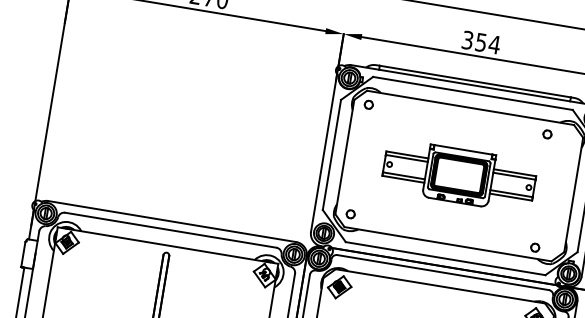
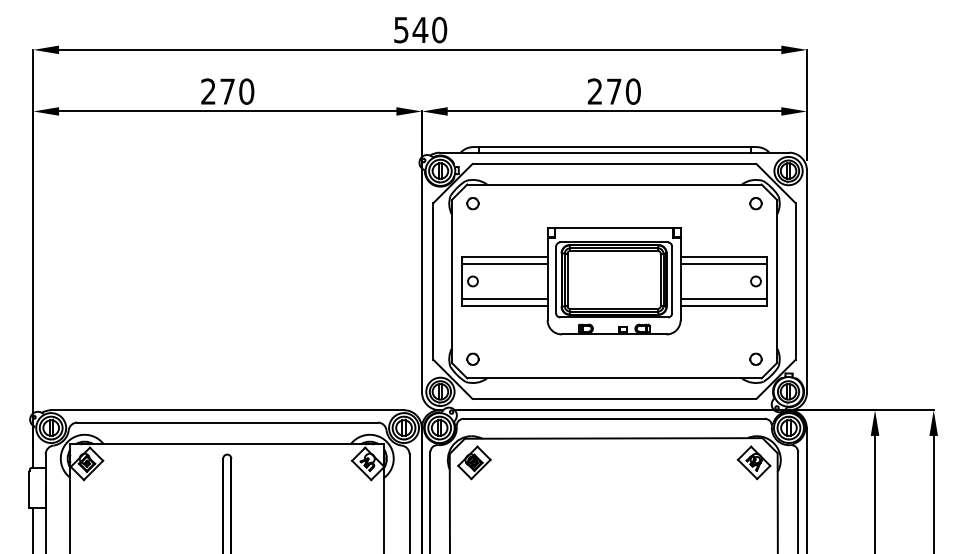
text: (481, 42) -> (614, 91), 354 -> 270
circle: (547, 134) -> (755, 203), moved
part: (459, 176) -> (614, 281), size x1.43
circle: (534, 247) -> (755, 358), moved

